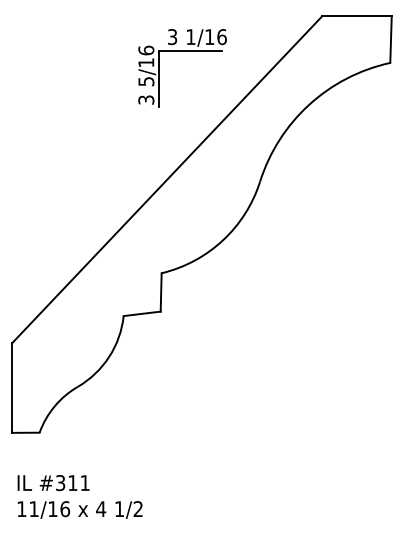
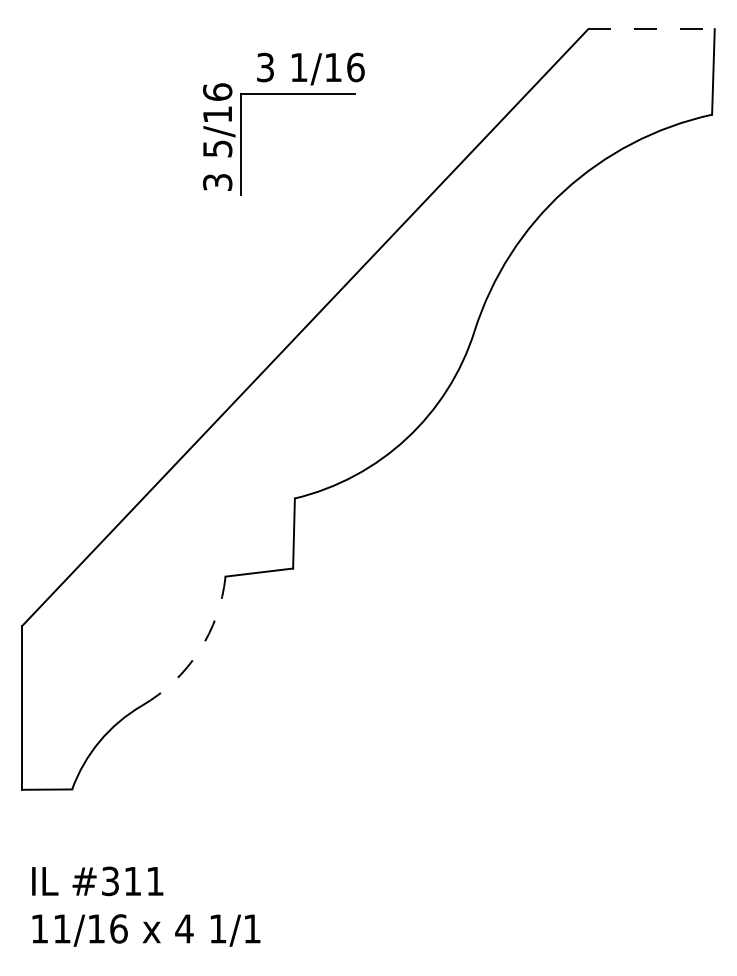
line: (357, 16) -> (652, 29), solid -> dashed
part: (182, 51) -> (283, 93), moved
arc: (109, 356) -> (199, 650), solid -> dashed
text: (137, 508) -> (250, 927), 1/2 -> 1/1

